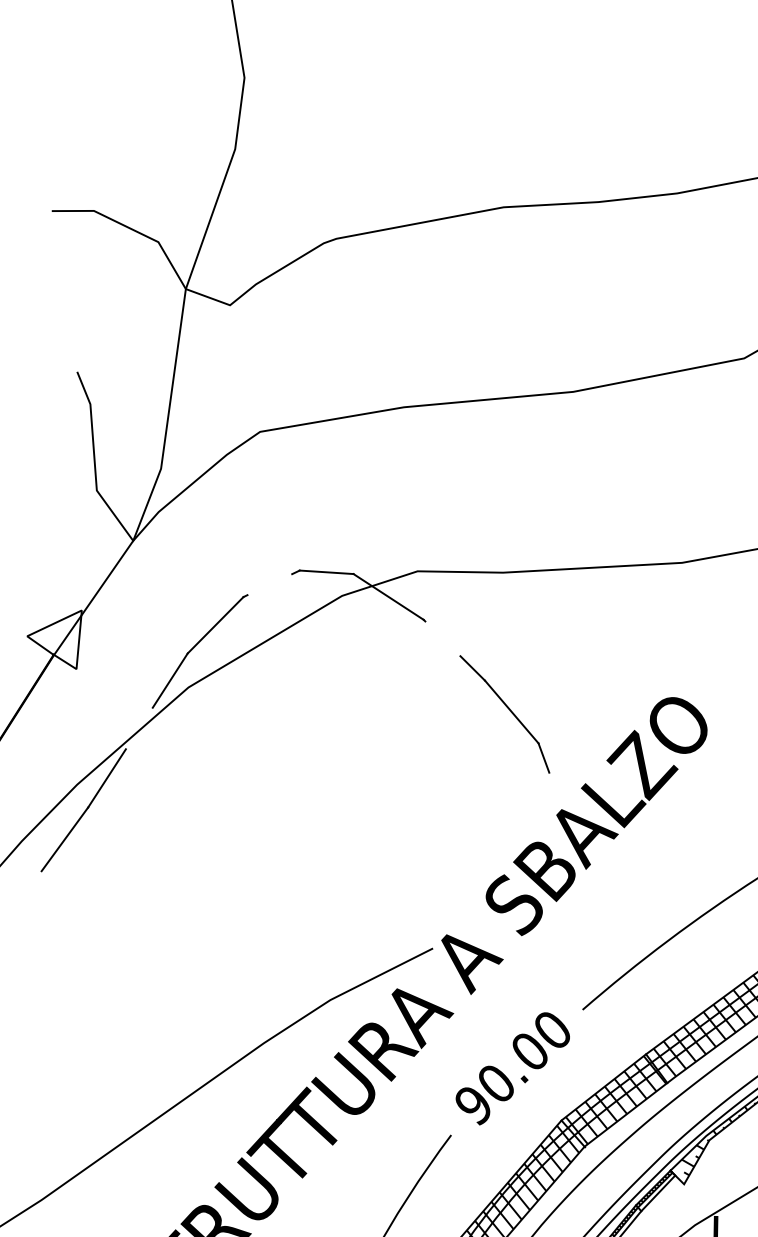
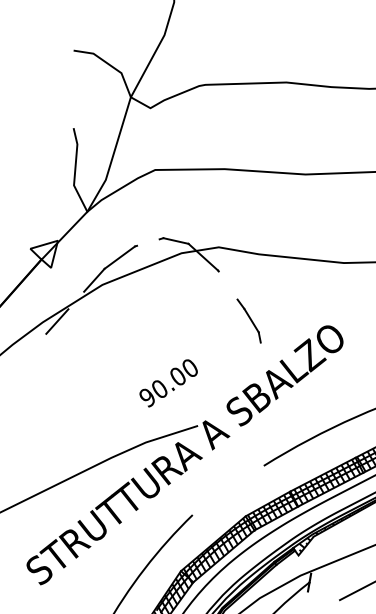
part: (503, 713) -> (248, 320), size x0.7
line: (63, 838) -> (32, 346), removed
text: (512, 1068) -> (168, 383), moved

